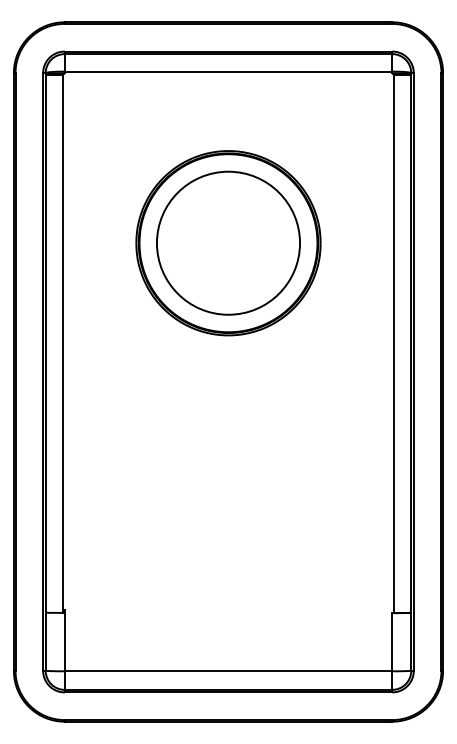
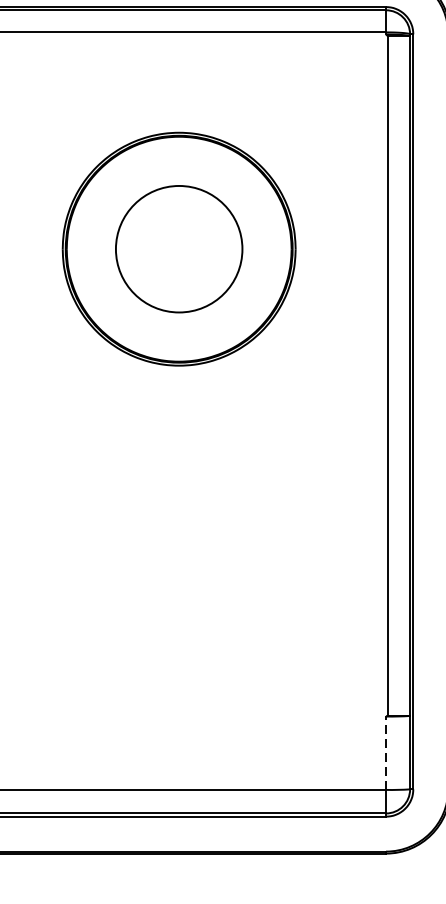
circle: (228, 242) -> (179, 248), size x0.7
line: (392, 641) -> (386, 752), solid -> dashed

